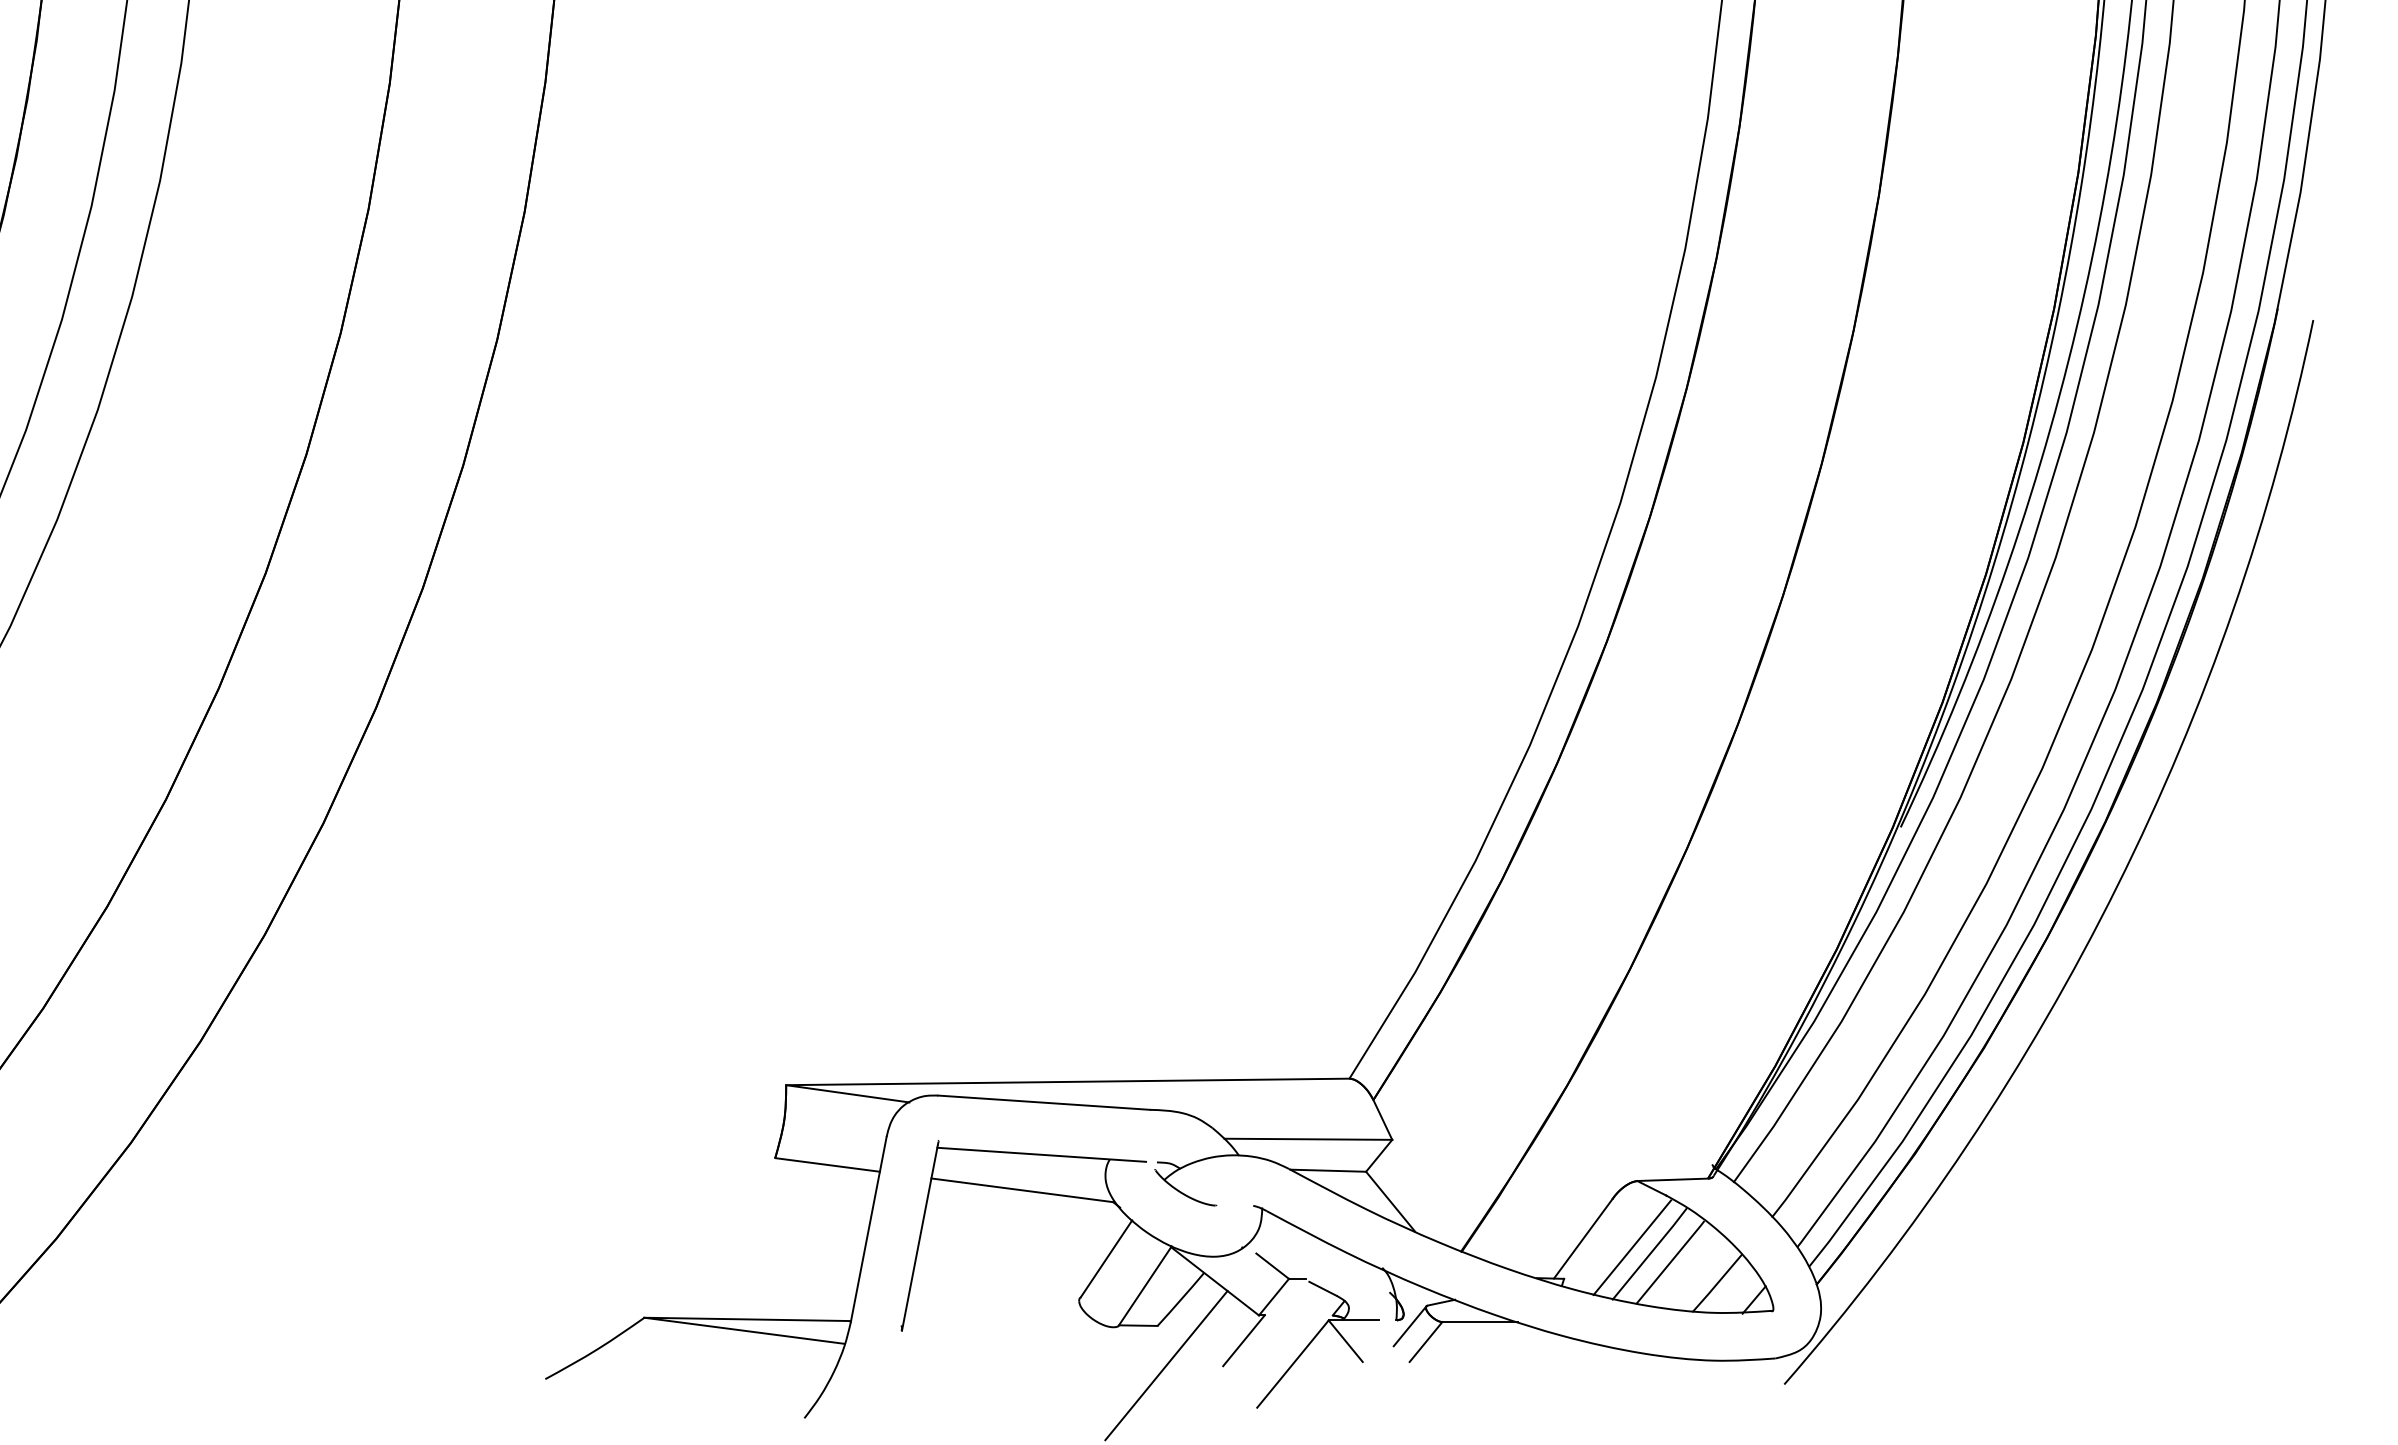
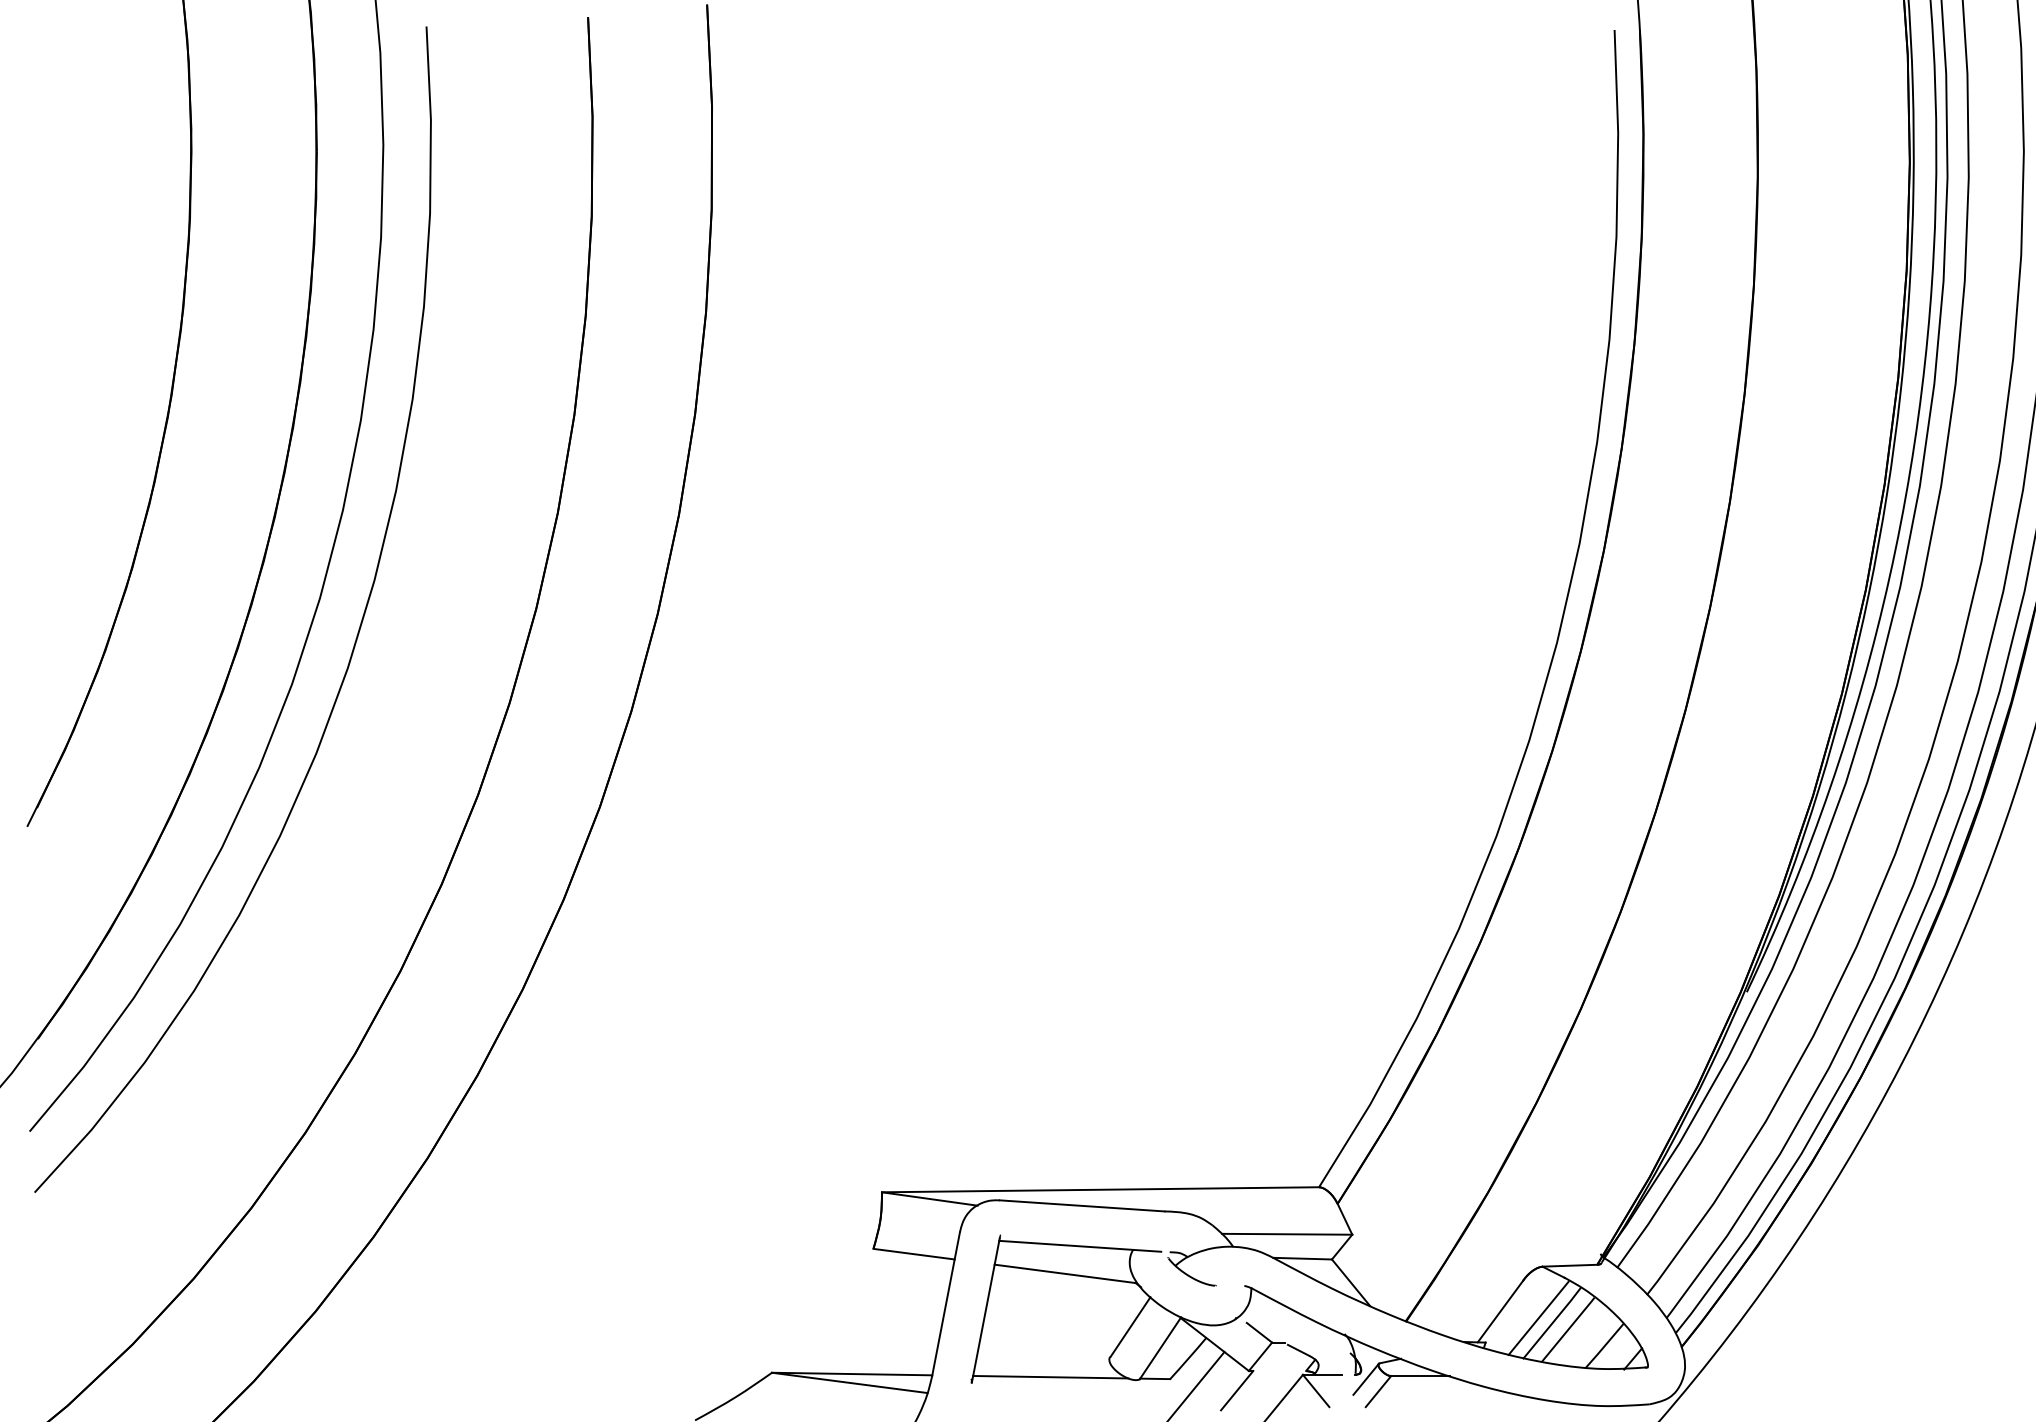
line: (1003, 1322) -> (1050, 1376), added

